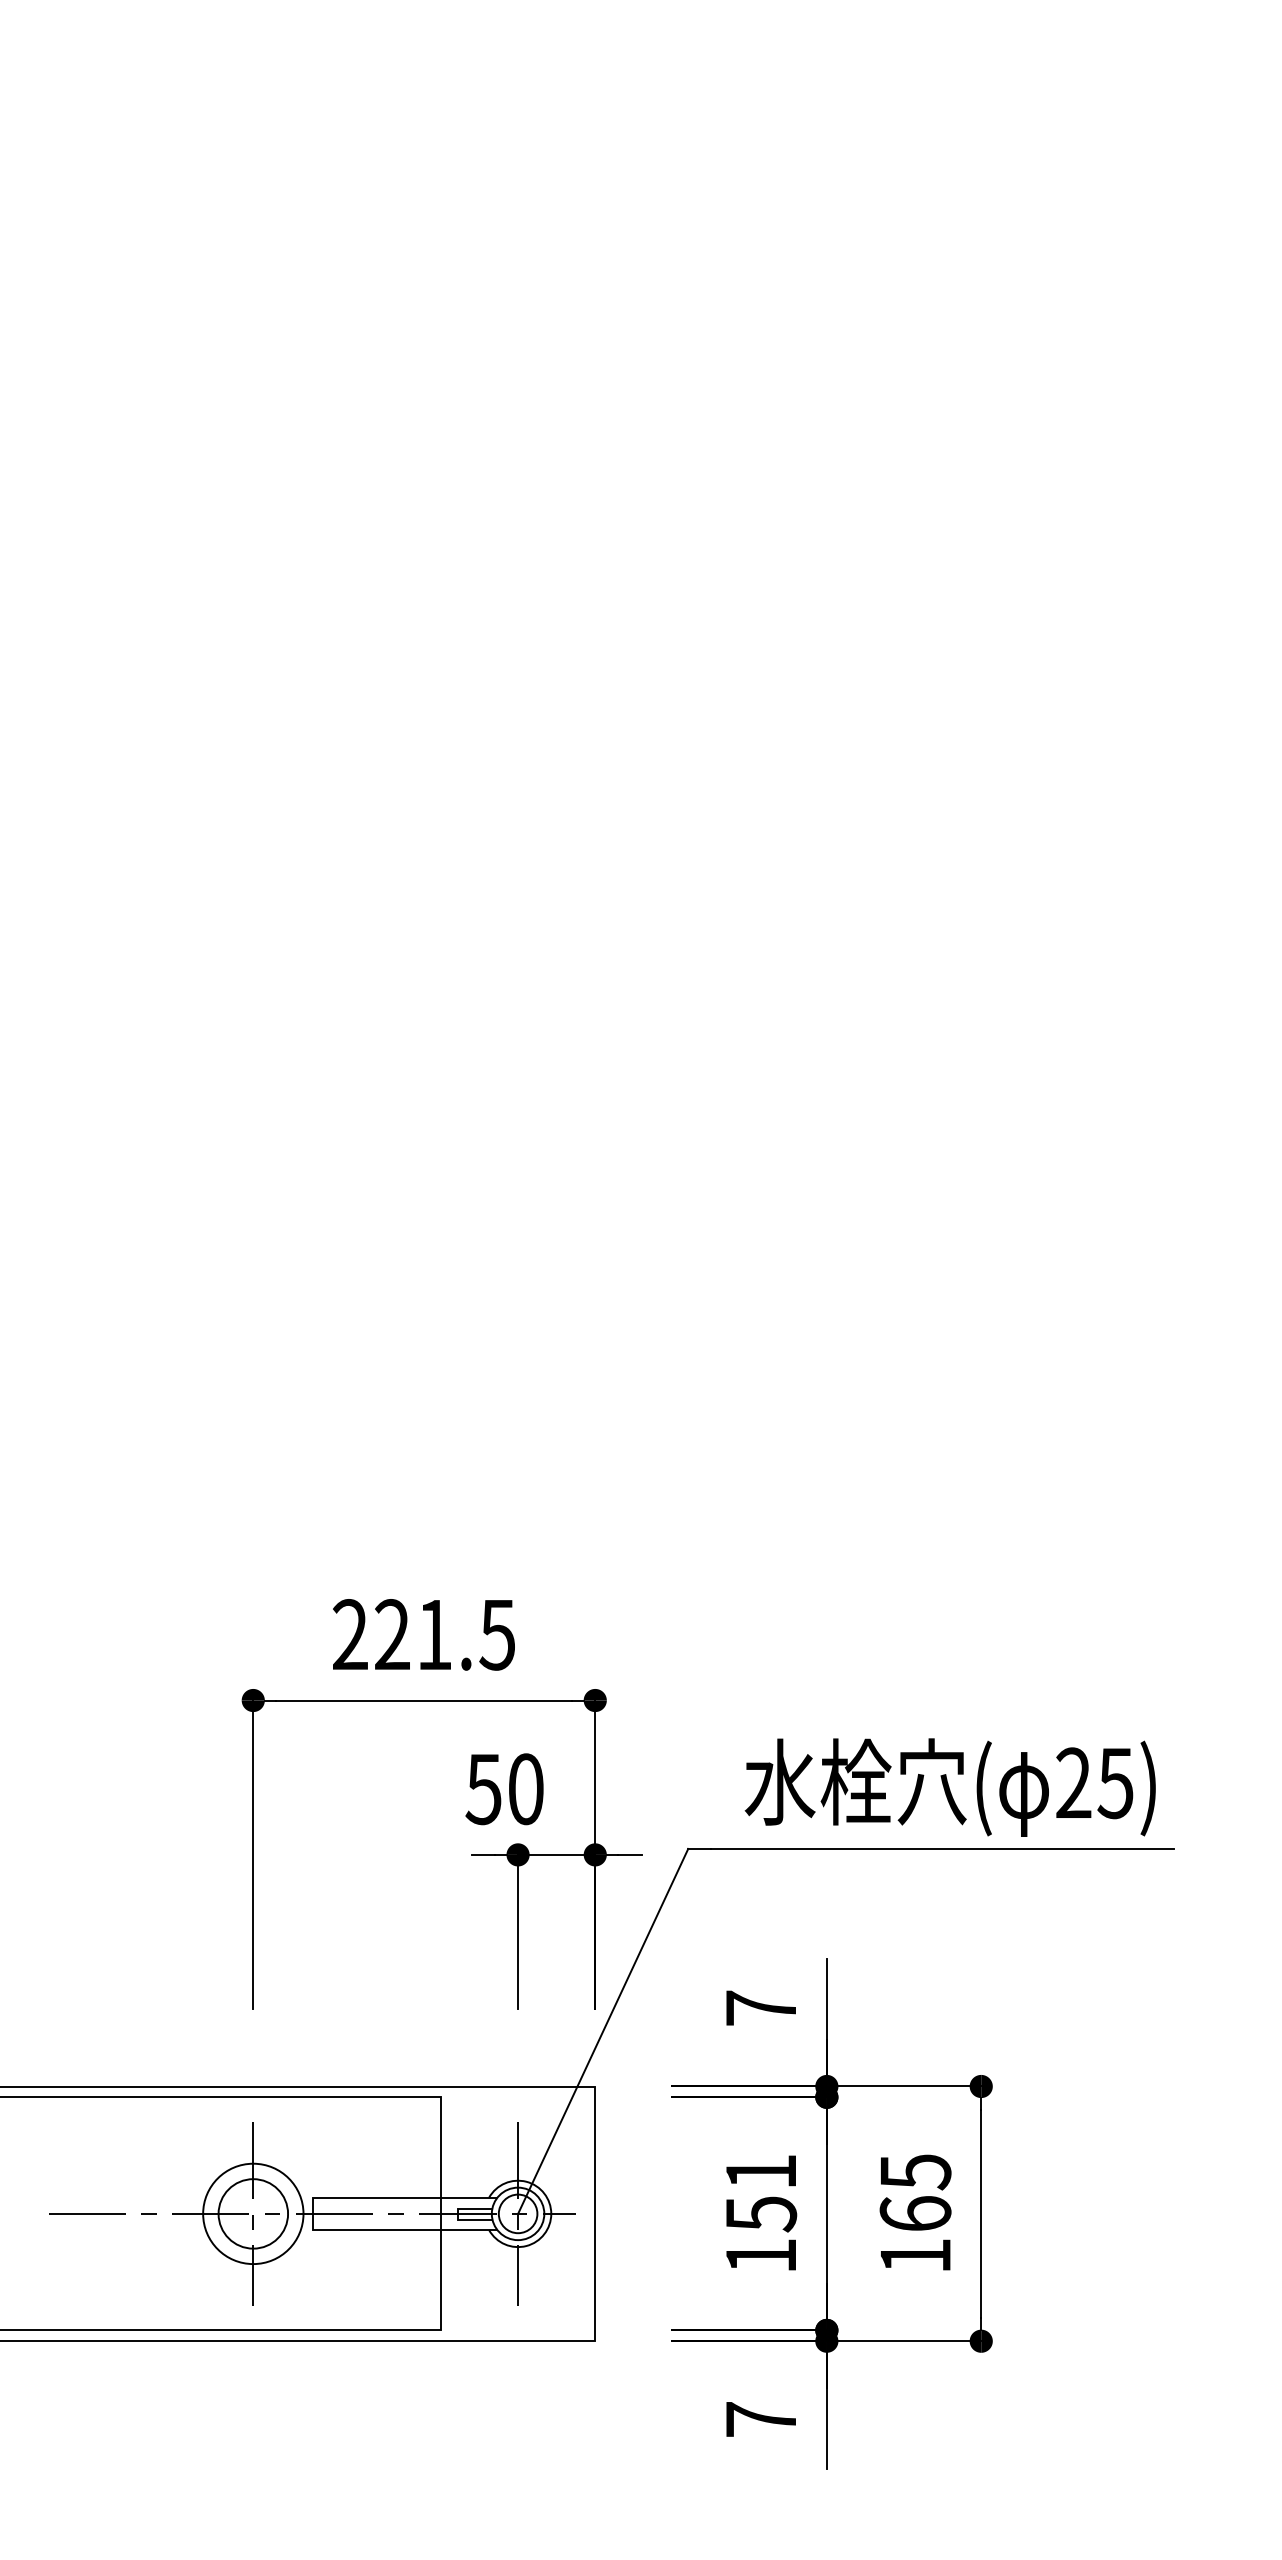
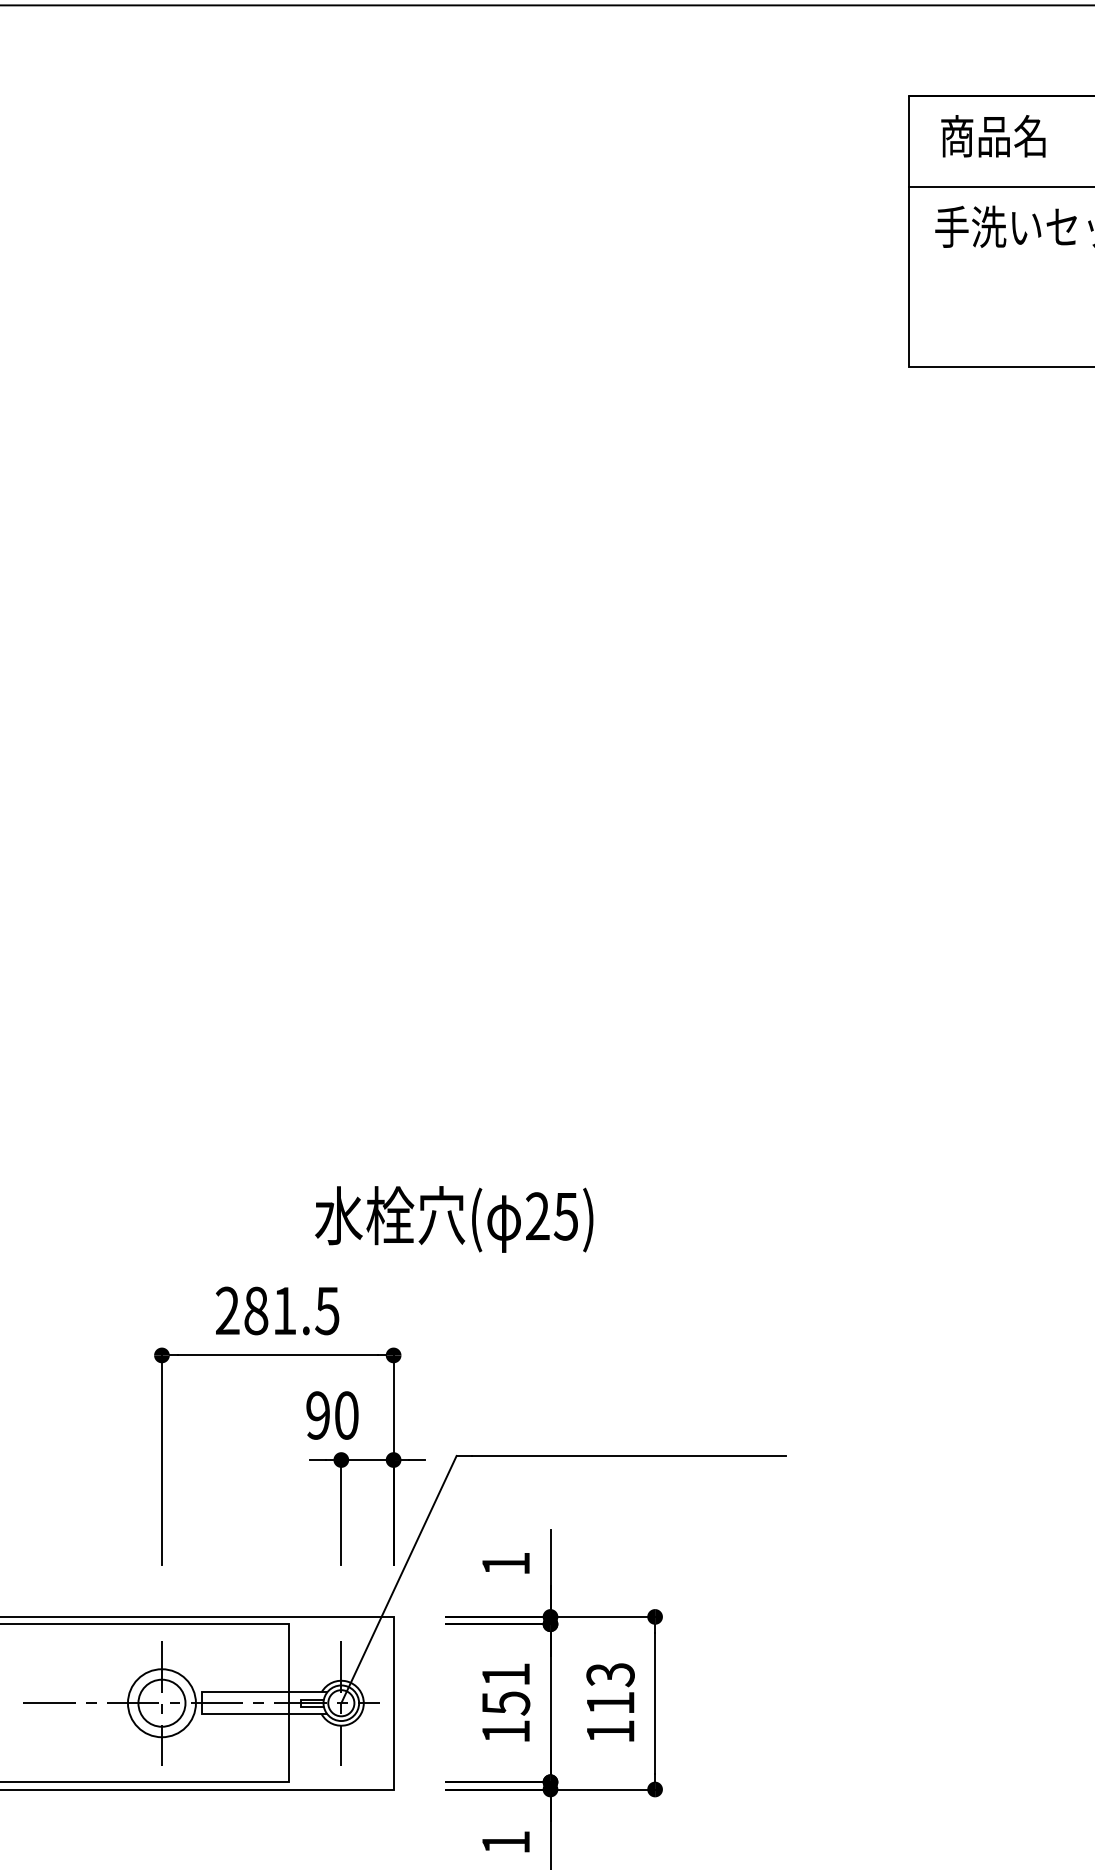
text: (392, 1634) -> (256, 1310), 221.5 -> 281.5
text: (950, 1787) -> (454, 1219), moved
text: (482, 1789) -> (317, 1415), 50 -> 90
text: (760, 2007) -> (505, 1563), 7 -> 1
text: (915, 2192) -> (610, 1688), 165 -> 113
text: (760, 2419) -> (505, 1842), 7 -> 1

